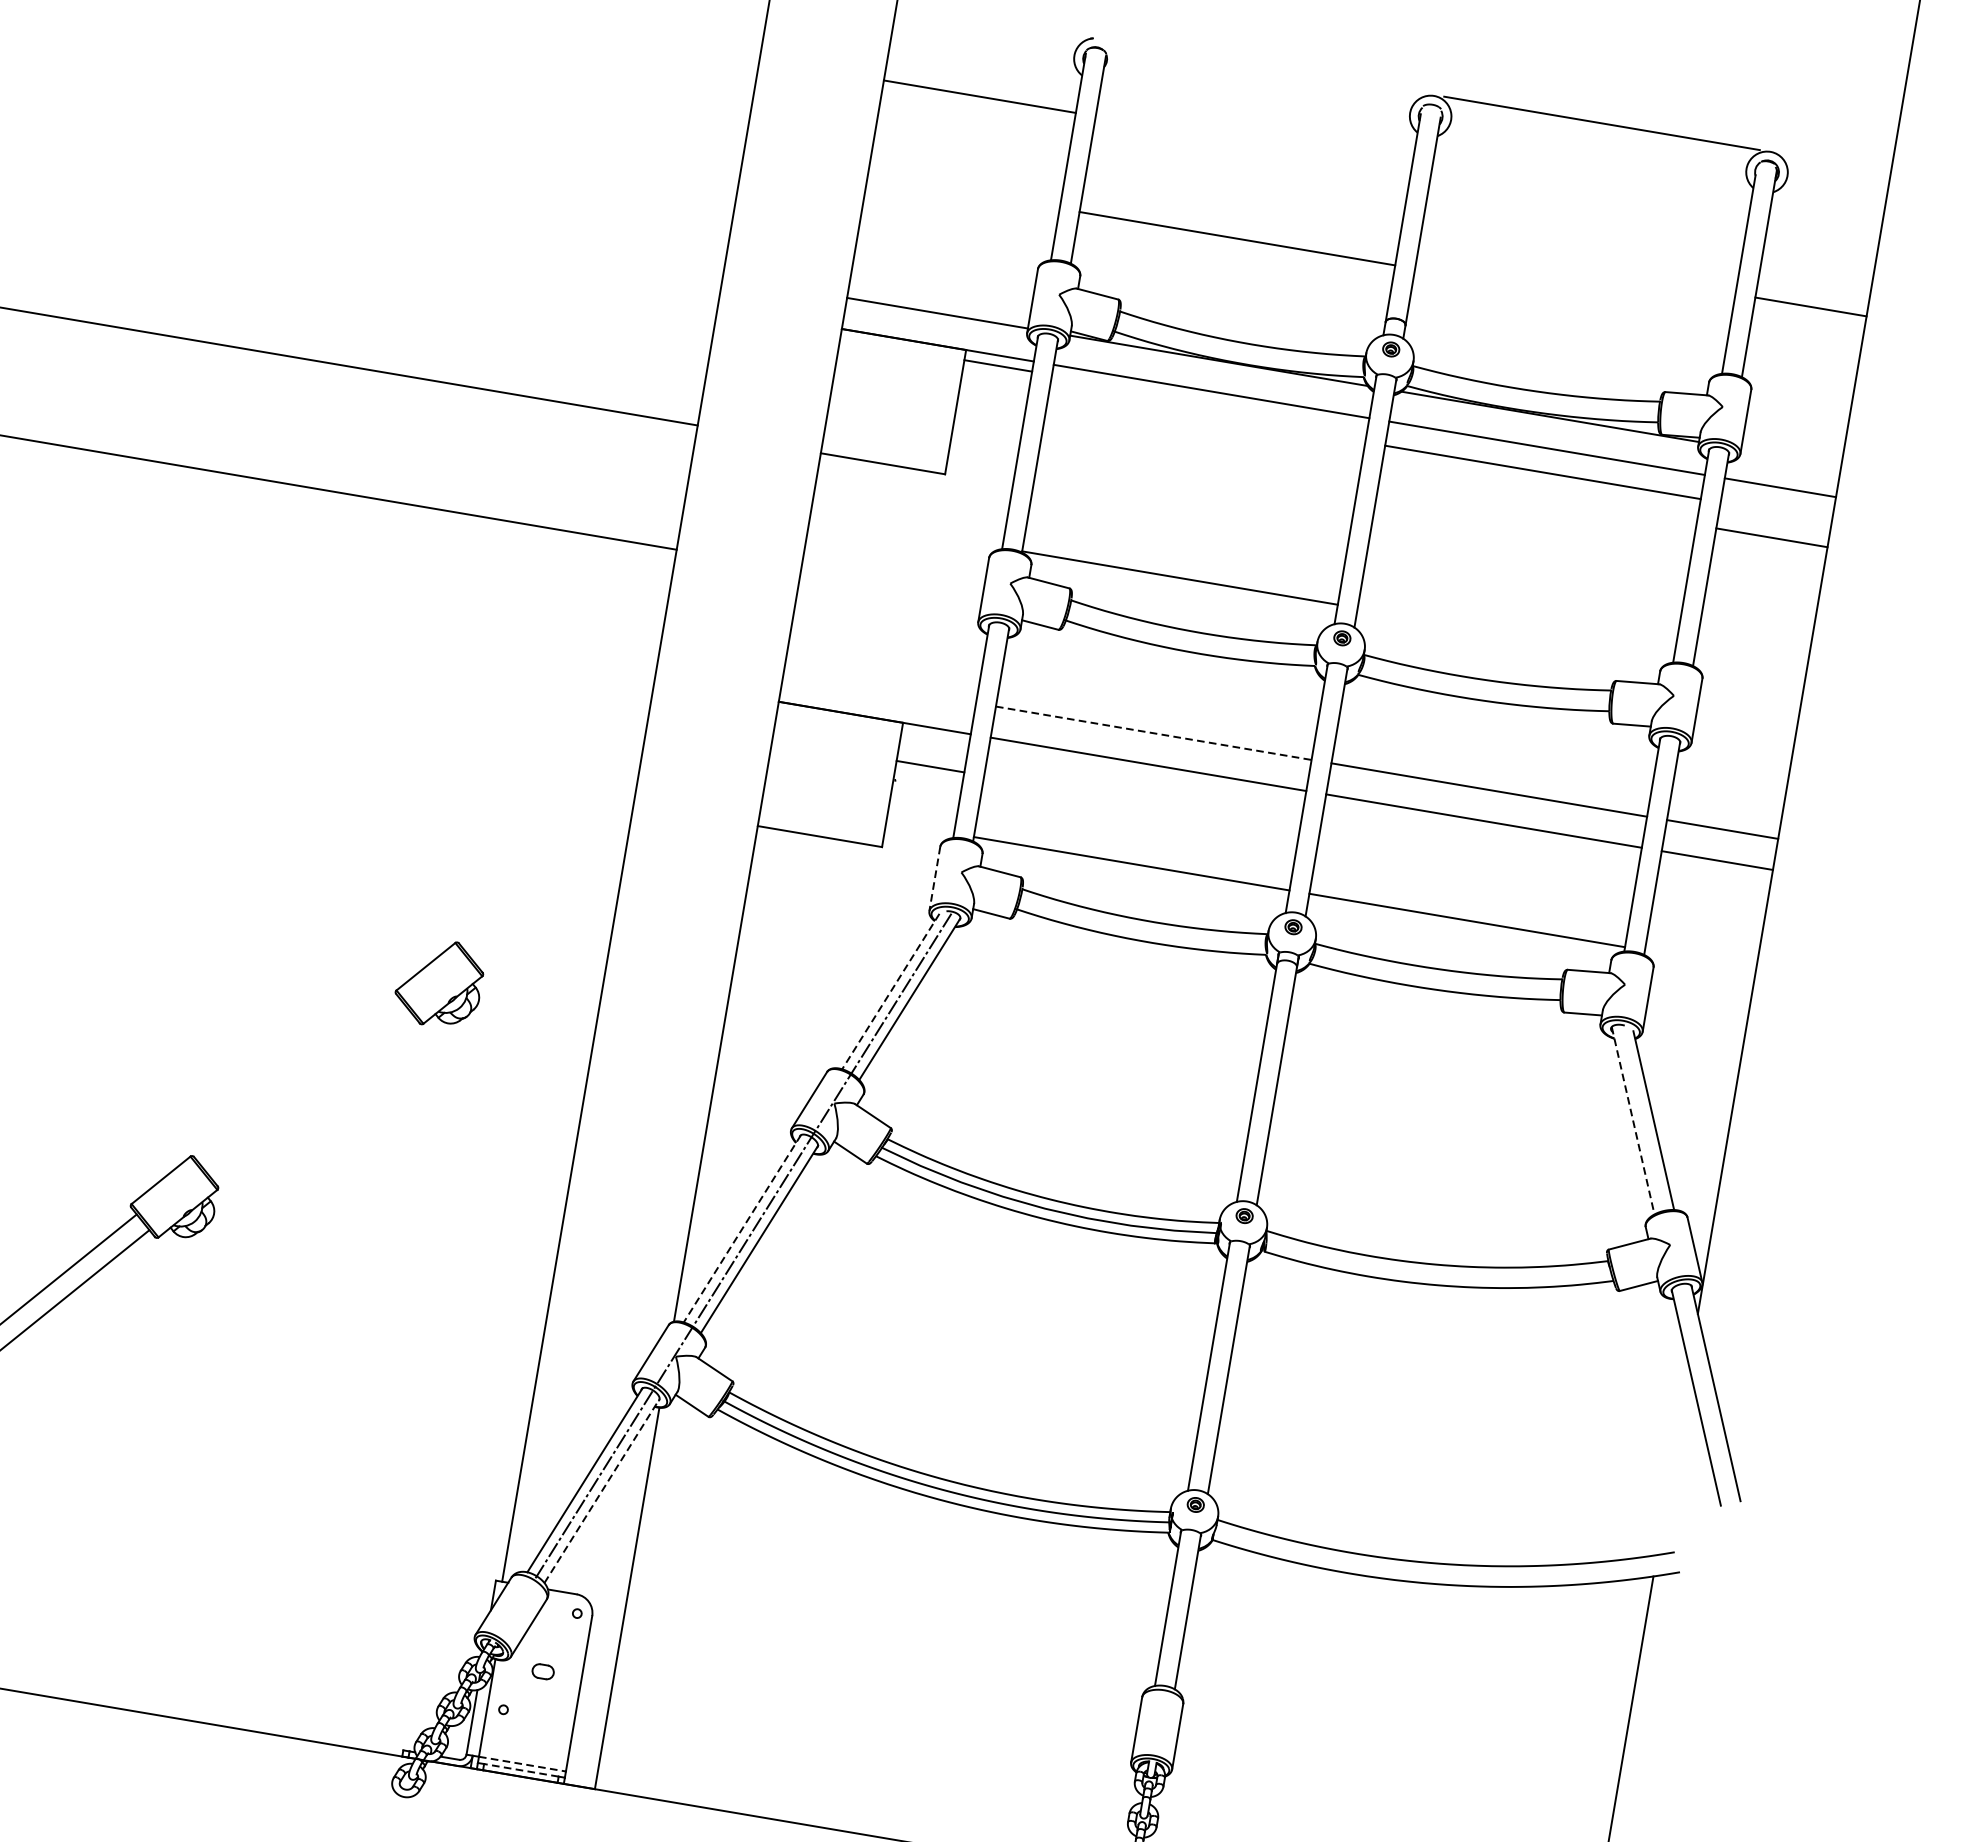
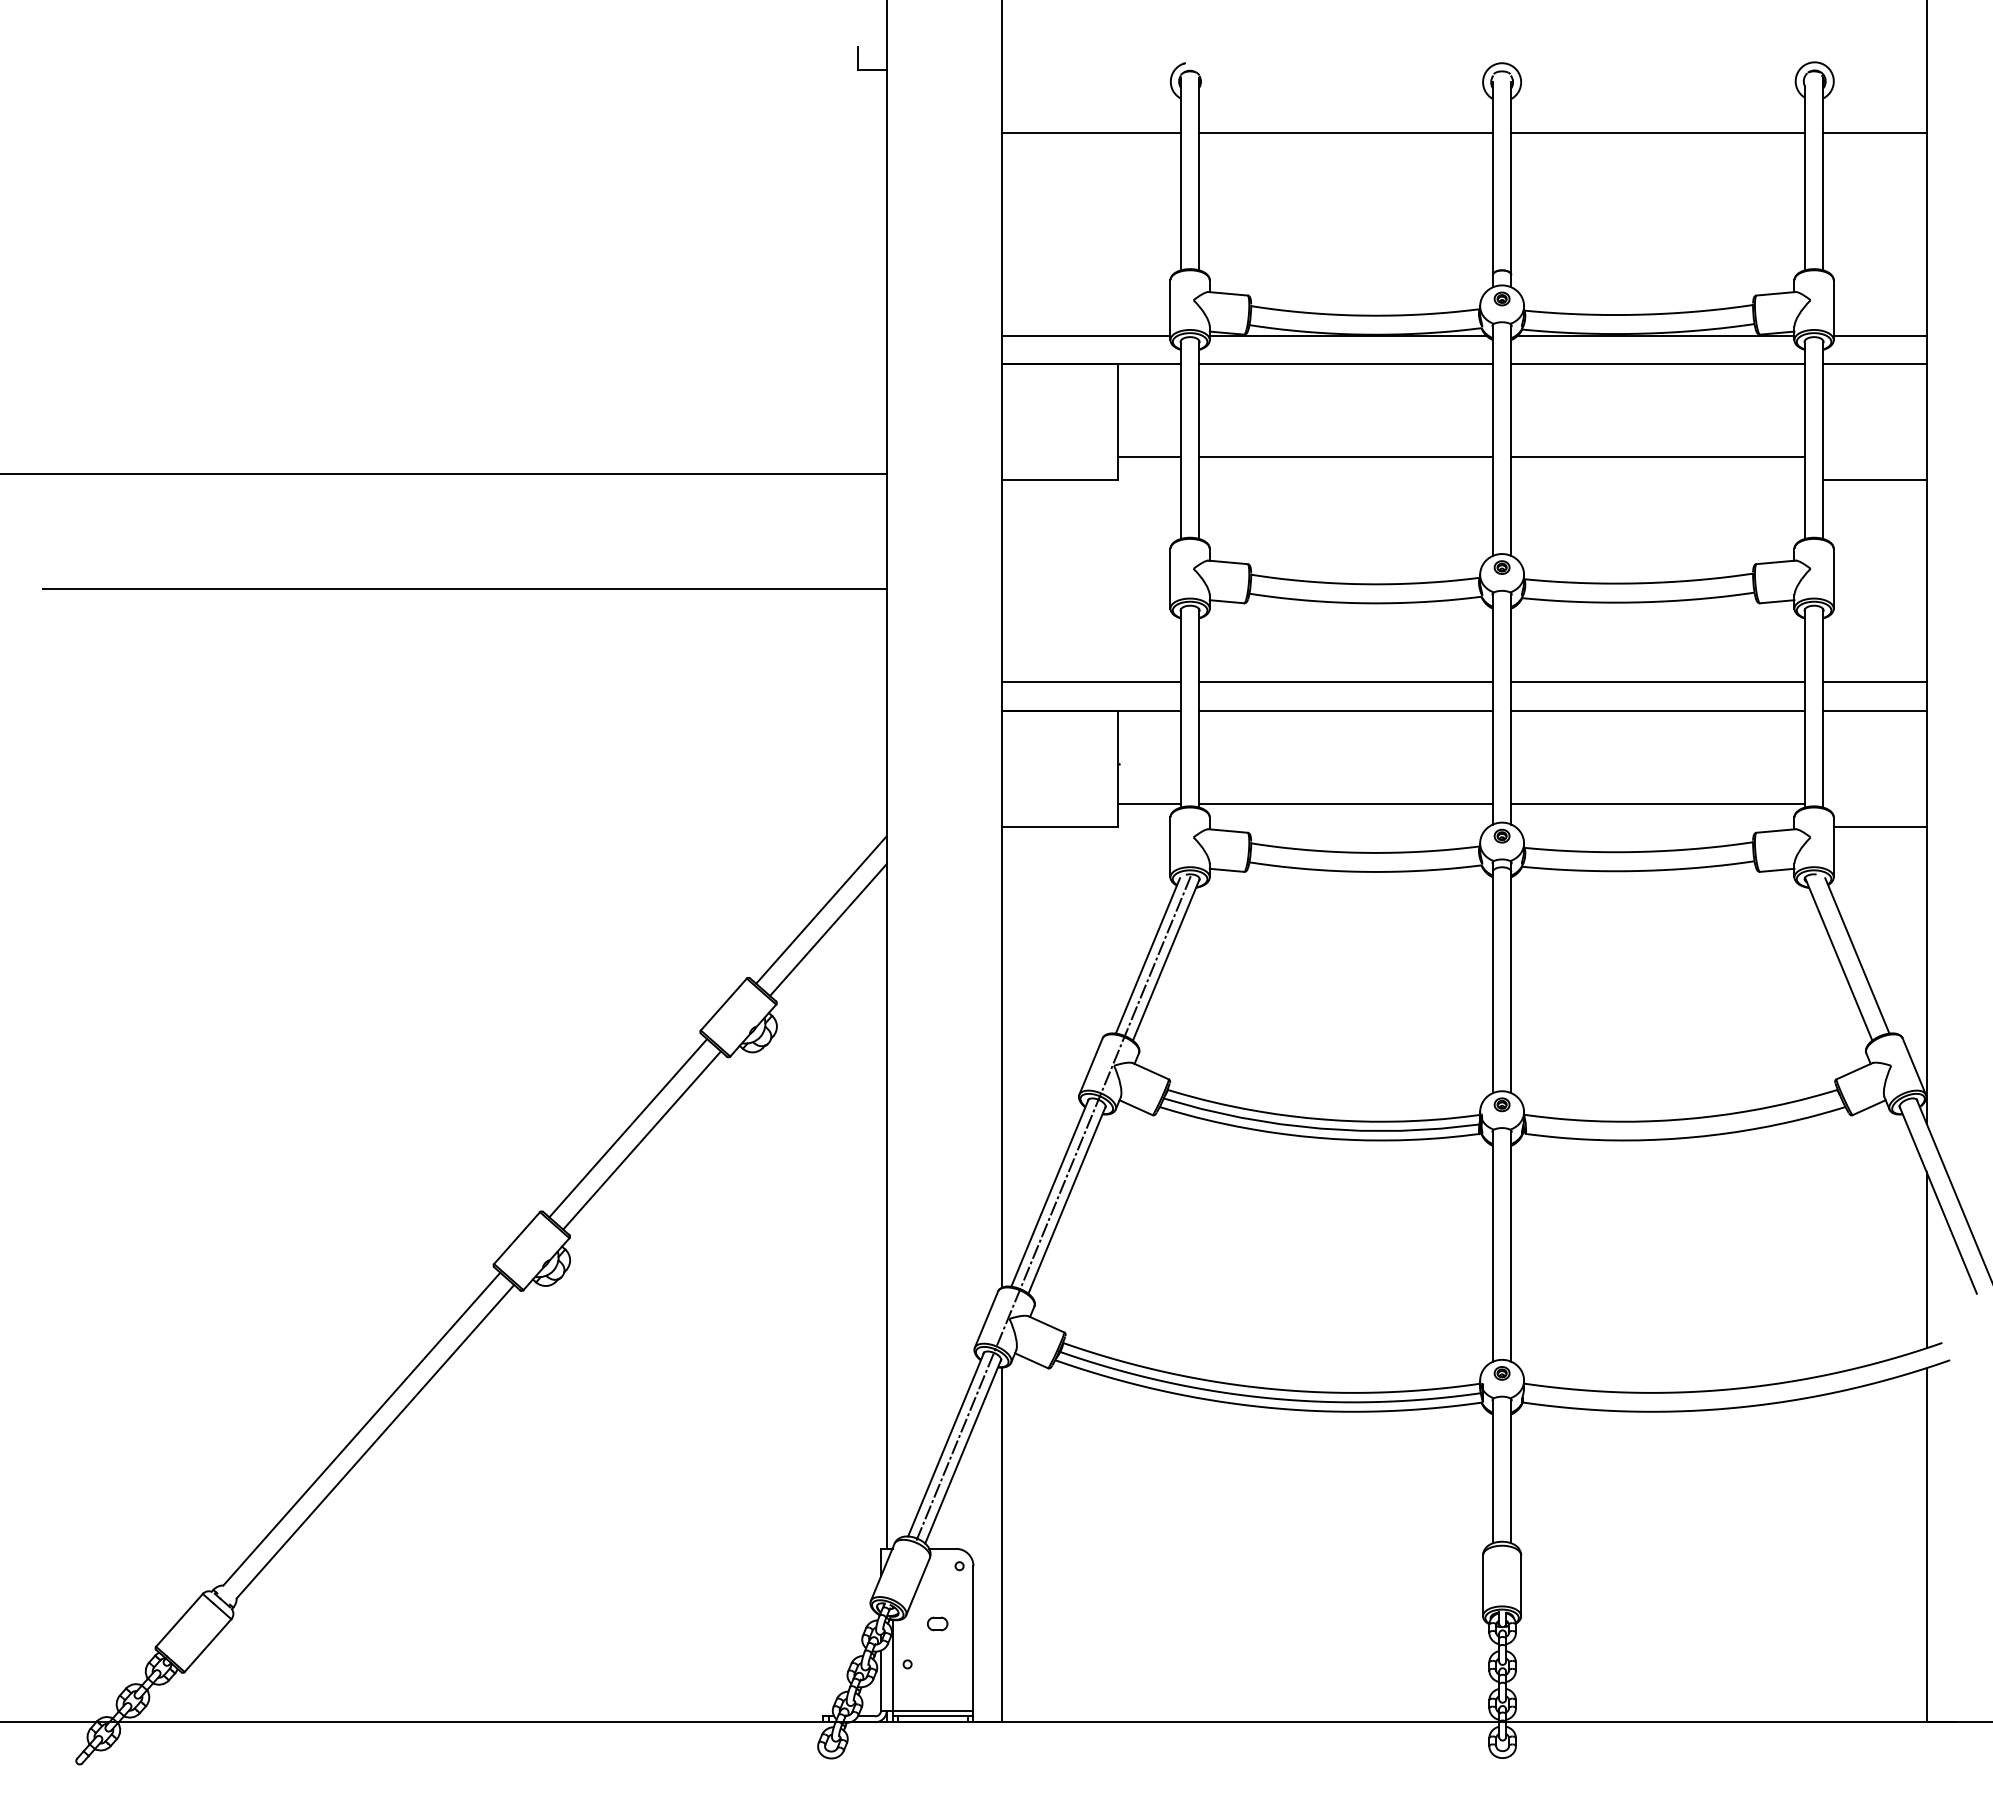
line: (1601, 123) -> (1657, 133), moved
line: (1236, 238) -> (1345, 133), moved
line: (1810, 307) -> (1874, 133), moved
line: (997, 365) -> (1148, 456), moved
line: (1790, 457) -> (1879, 335), added
line: (1542, 471) -> (1657, 456), moved
line: (1771, 538) -> (1874, 480), moved
line: (1179, 577) -> (1345, 456), moved
line: (879, 687) -> (1091, 682), added
line: (1154, 733) -> (1346, 682), dashed -> solid
line: (929, 766) -> (1148, 803), moved
line: (934, 879) -> (1170, 847), dashed -> solid
line: (548, 882) -> (821, 909), added
line: (552, 905) -> (828, 929), added
line: (1701, 985) -> (1879, 826), added
line: (890, 992) -> (1147, 956), dashed -> solid
line: (300, 1082) -> (628, 1128), added
line: (313, 1098) -> (642, 1140), added
line: (1632, 1121) -> (1838, 959), dashed -> solid
line: (741, 1229) -> (1049, 1193), dashed -> solid
line: (1672, 1460) -> (1926, 1260), added
line: (602, 1490) -> (963, 1451), dashed -> solid
line: (522, 1764) -> (933, 1710), dashed -> solid
line: (521, 1770) -> (933, 1716), dashed -> solid

